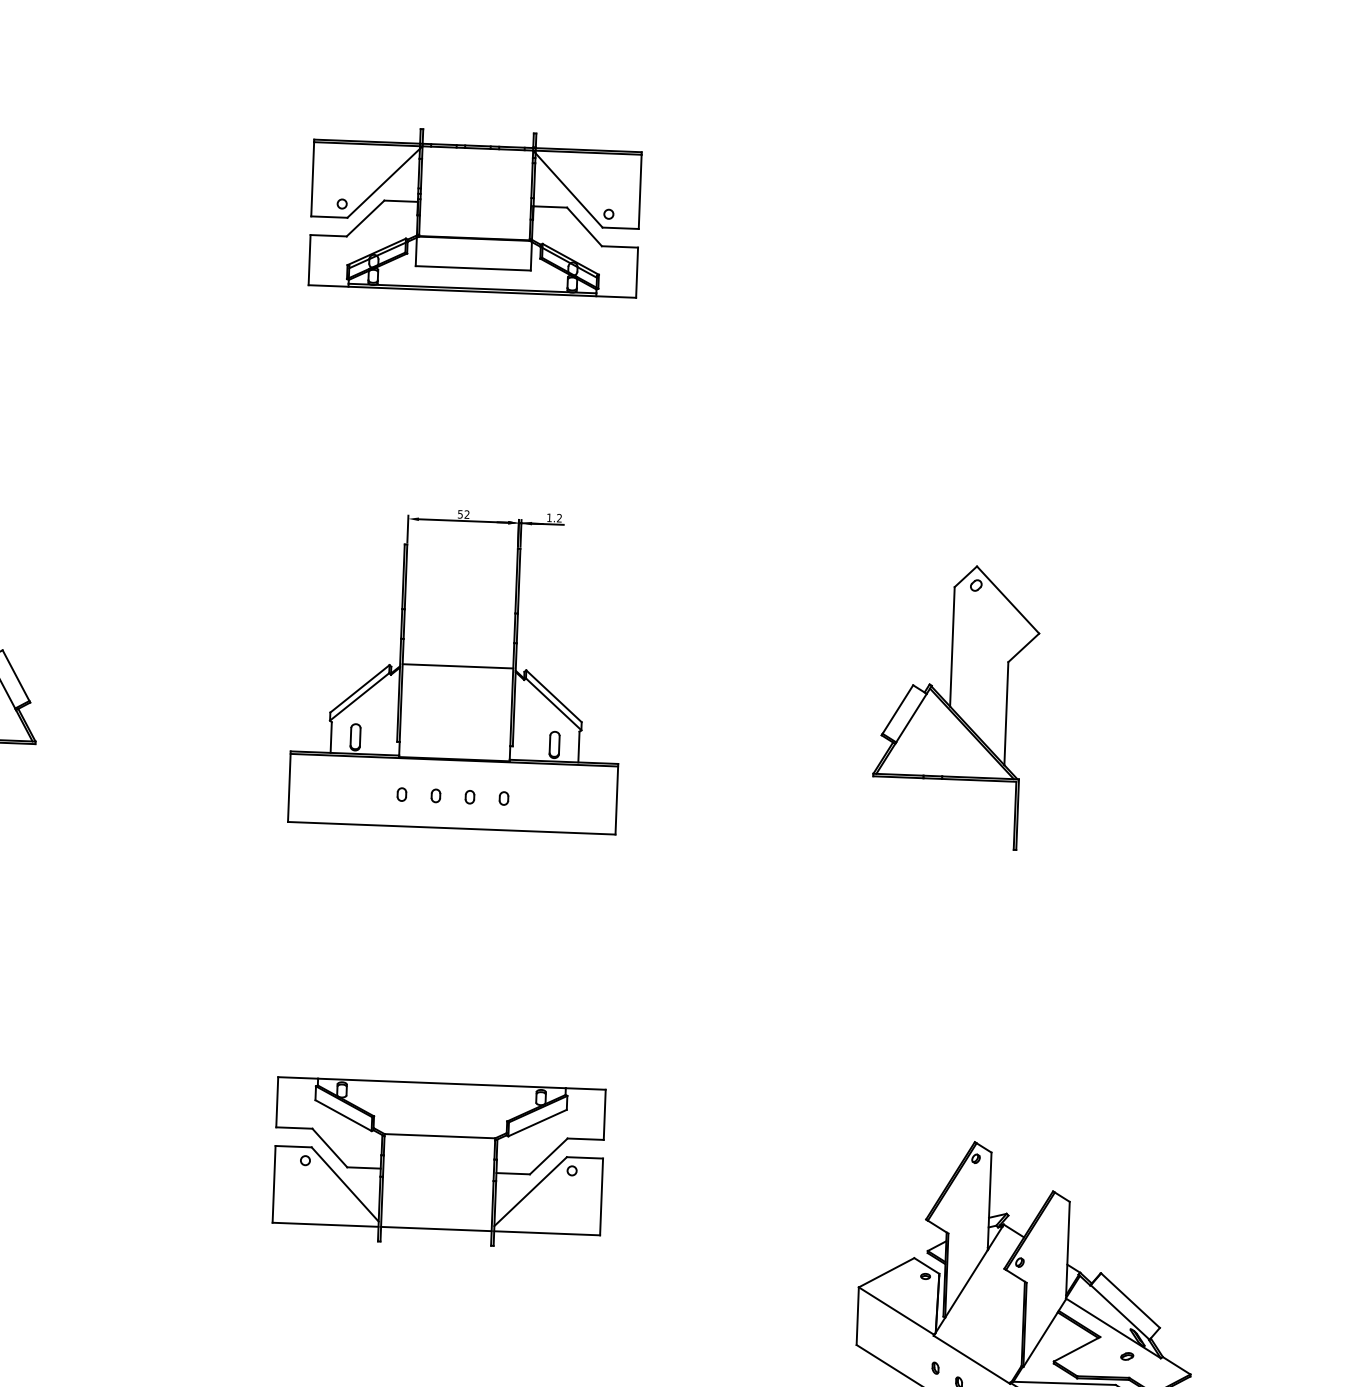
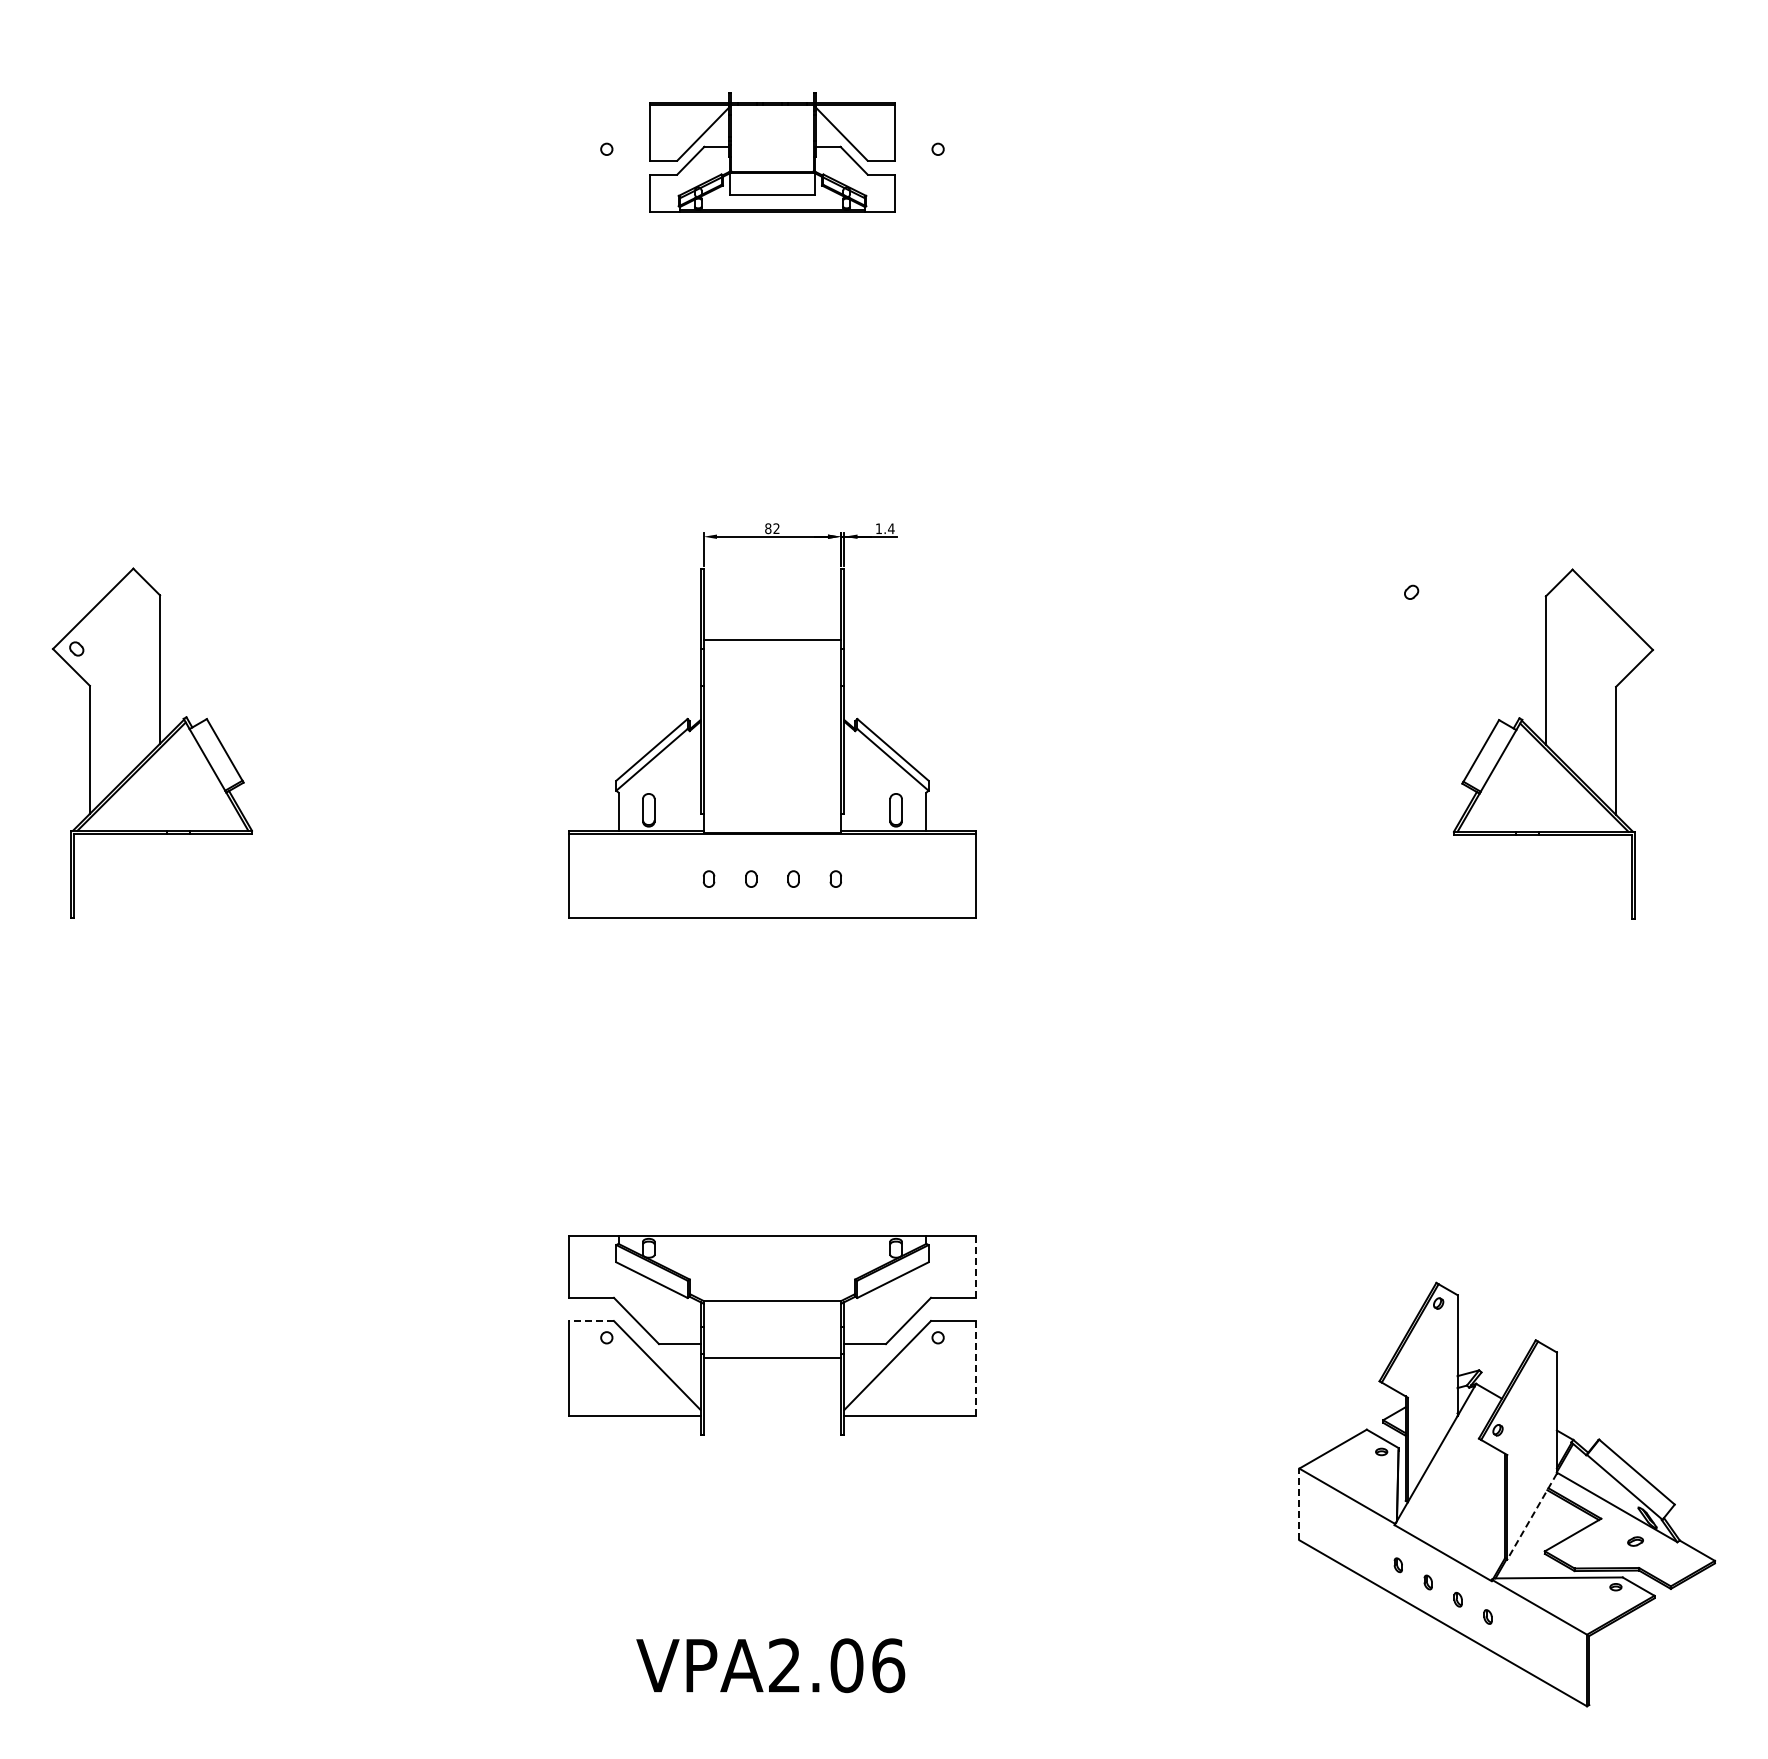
part: (475, 211) -> (772, 152), size x0.6
text: (460, 514) -> (768, 528), 52 -> 82
text: (559, 518) -> (891, 528), 1.2 -> 1.4
line: (457, 666) -> (772, 640), moved
part: (956, 705) -> (1553, 743), moved
line: (604, 1115) -> (975, 1267), solid -> dashed
line: (293, 1147) -> (591, 1321), solid -> dashed
line: (601, 1196) -> (975, 1368), solid -> dashed
line: (436, 1229) -> (772, 1358), moved
line: (857, 1316) -> (1299, 1504), solid -> dashed
line: (1045, 1333) -> (1532, 1516), solid -> dashed

